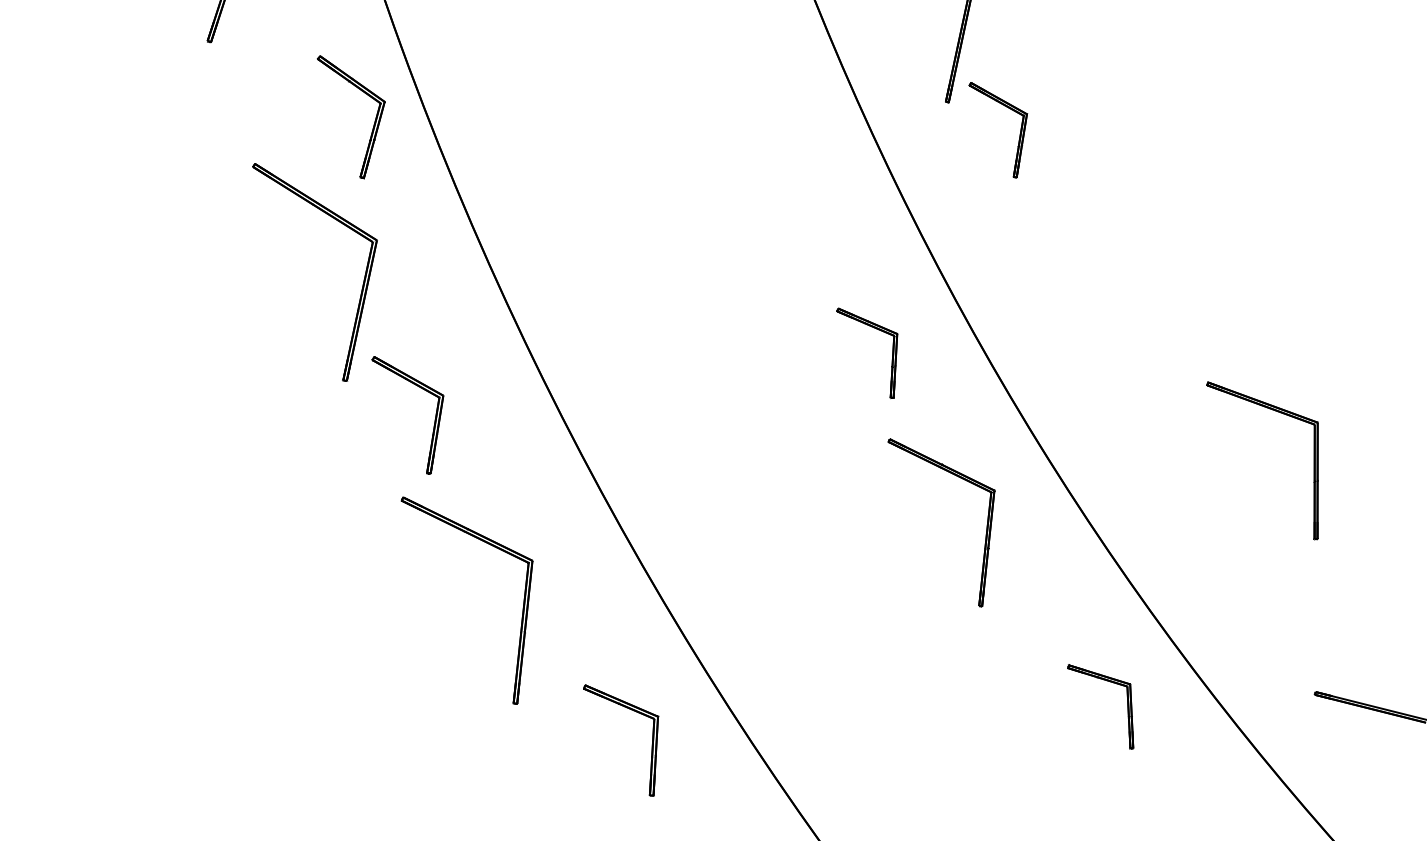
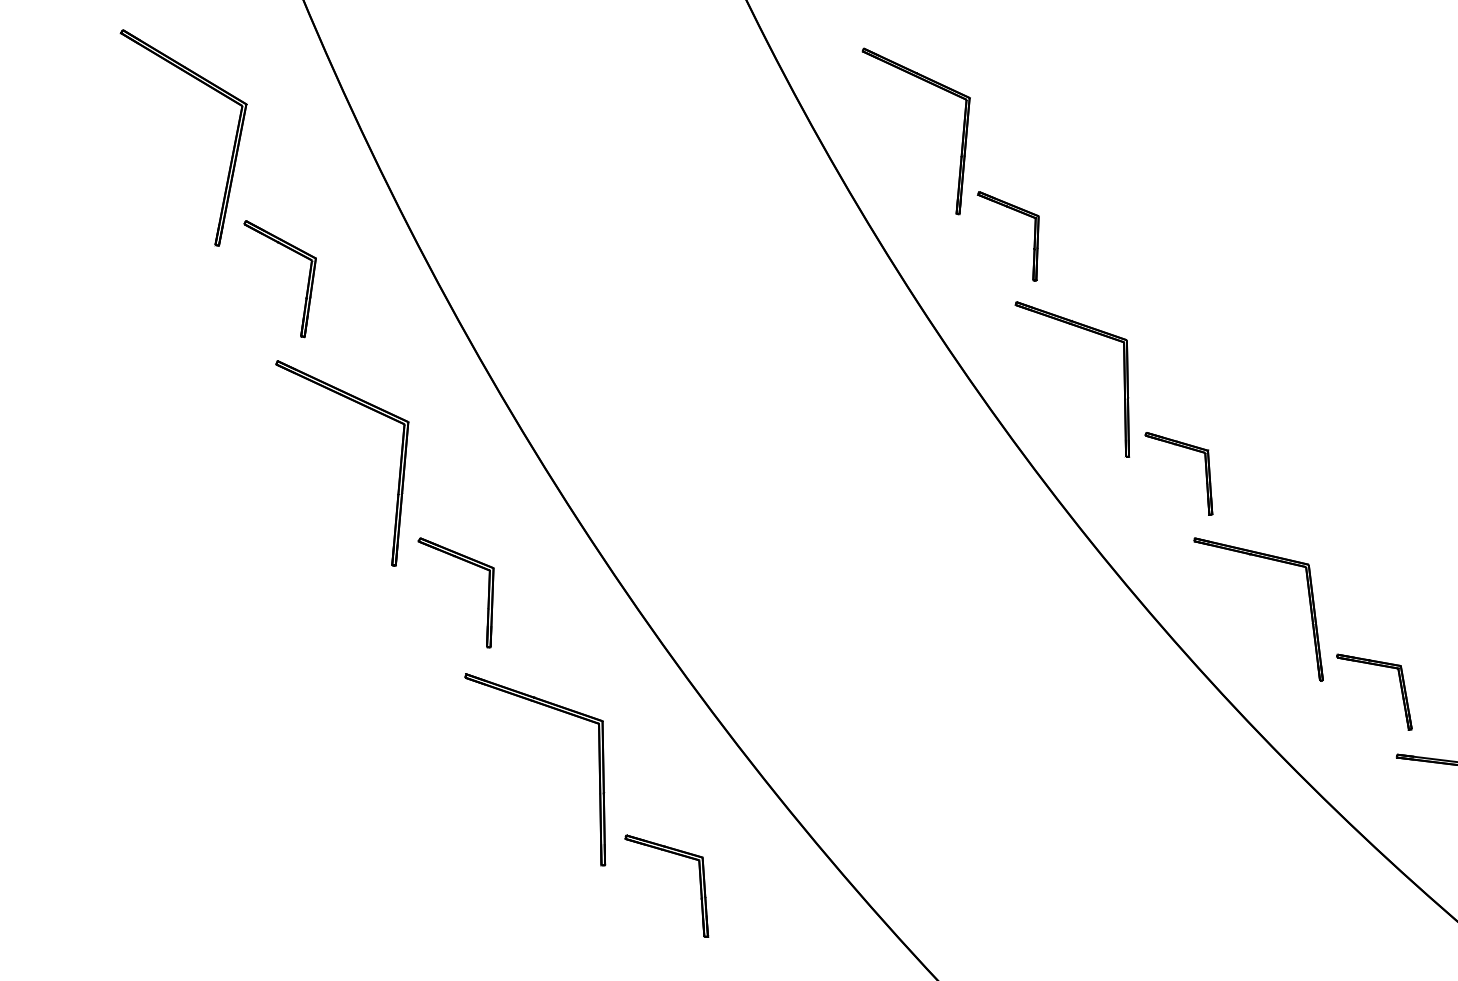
part: (373, 124) -> (307, 282), moved
part: (875, 329) -> (1185, 448), moved
part: (1281, 413) -> (1271, 560), moved
part: (957, 477) -> (1088, 331), moved
part: (1109, 682) -> (1379, 666), moved
part: (630, 710) -> (674, 854), moved

